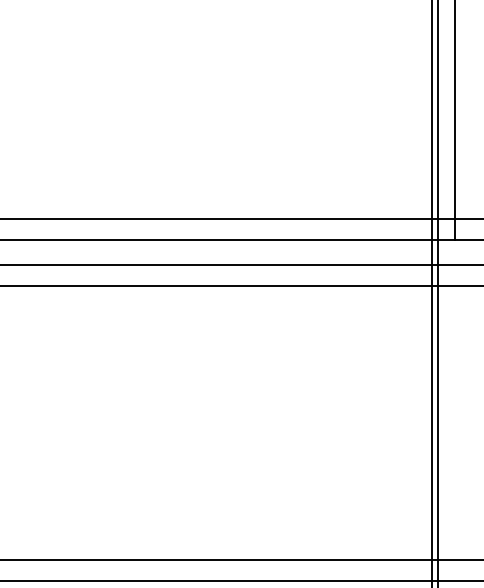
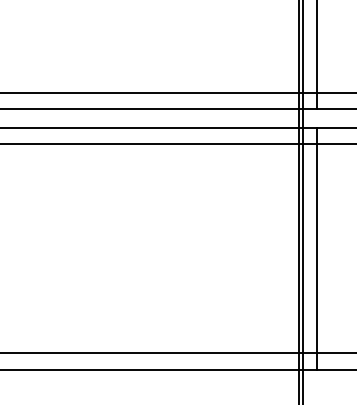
line: (455, 422) -> (317, 248), added

